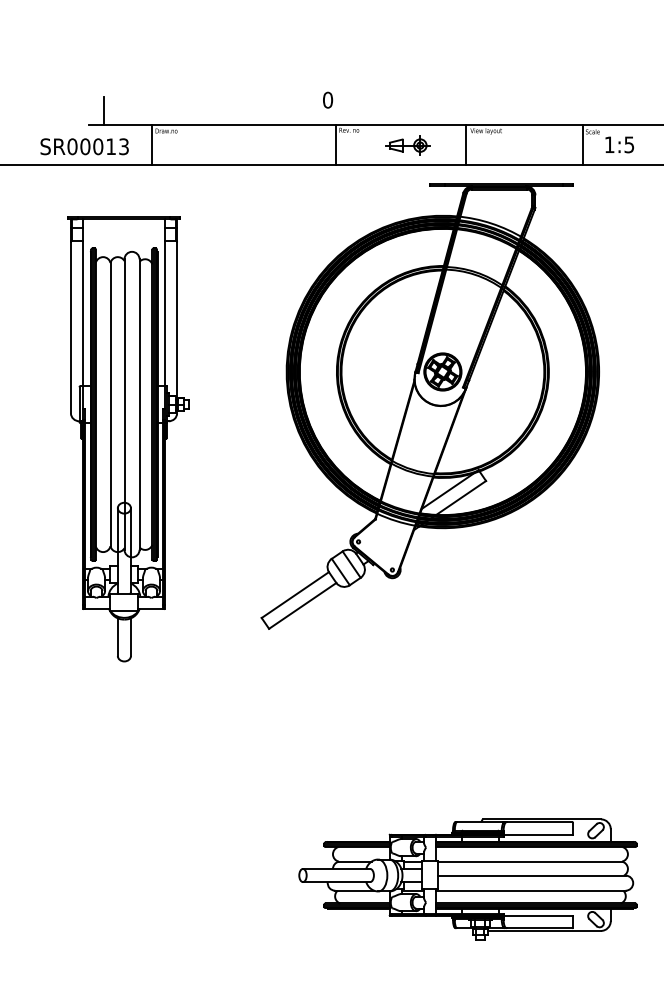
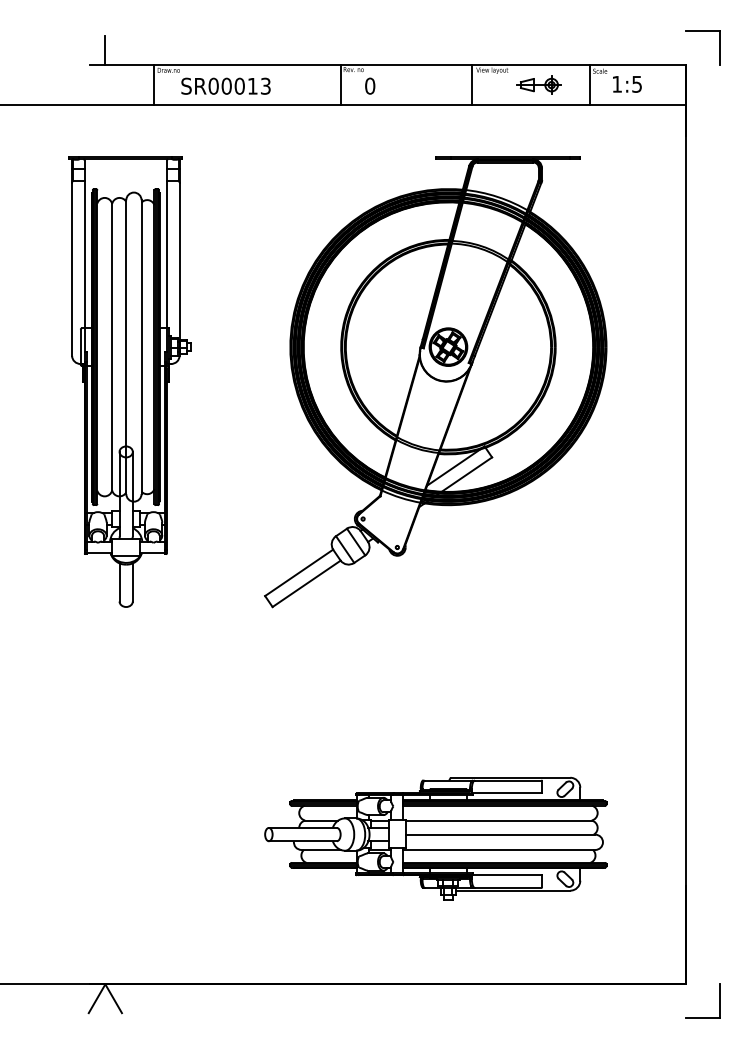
text: (328, 99) -> (370, 85), moved
text: (84, 145) -> (225, 85), moved
part: (407, 145) -> (538, 84), moved
part: (430, 406) -> (435, 382), moved
part: (467, 879) -> (435, 838), moved

